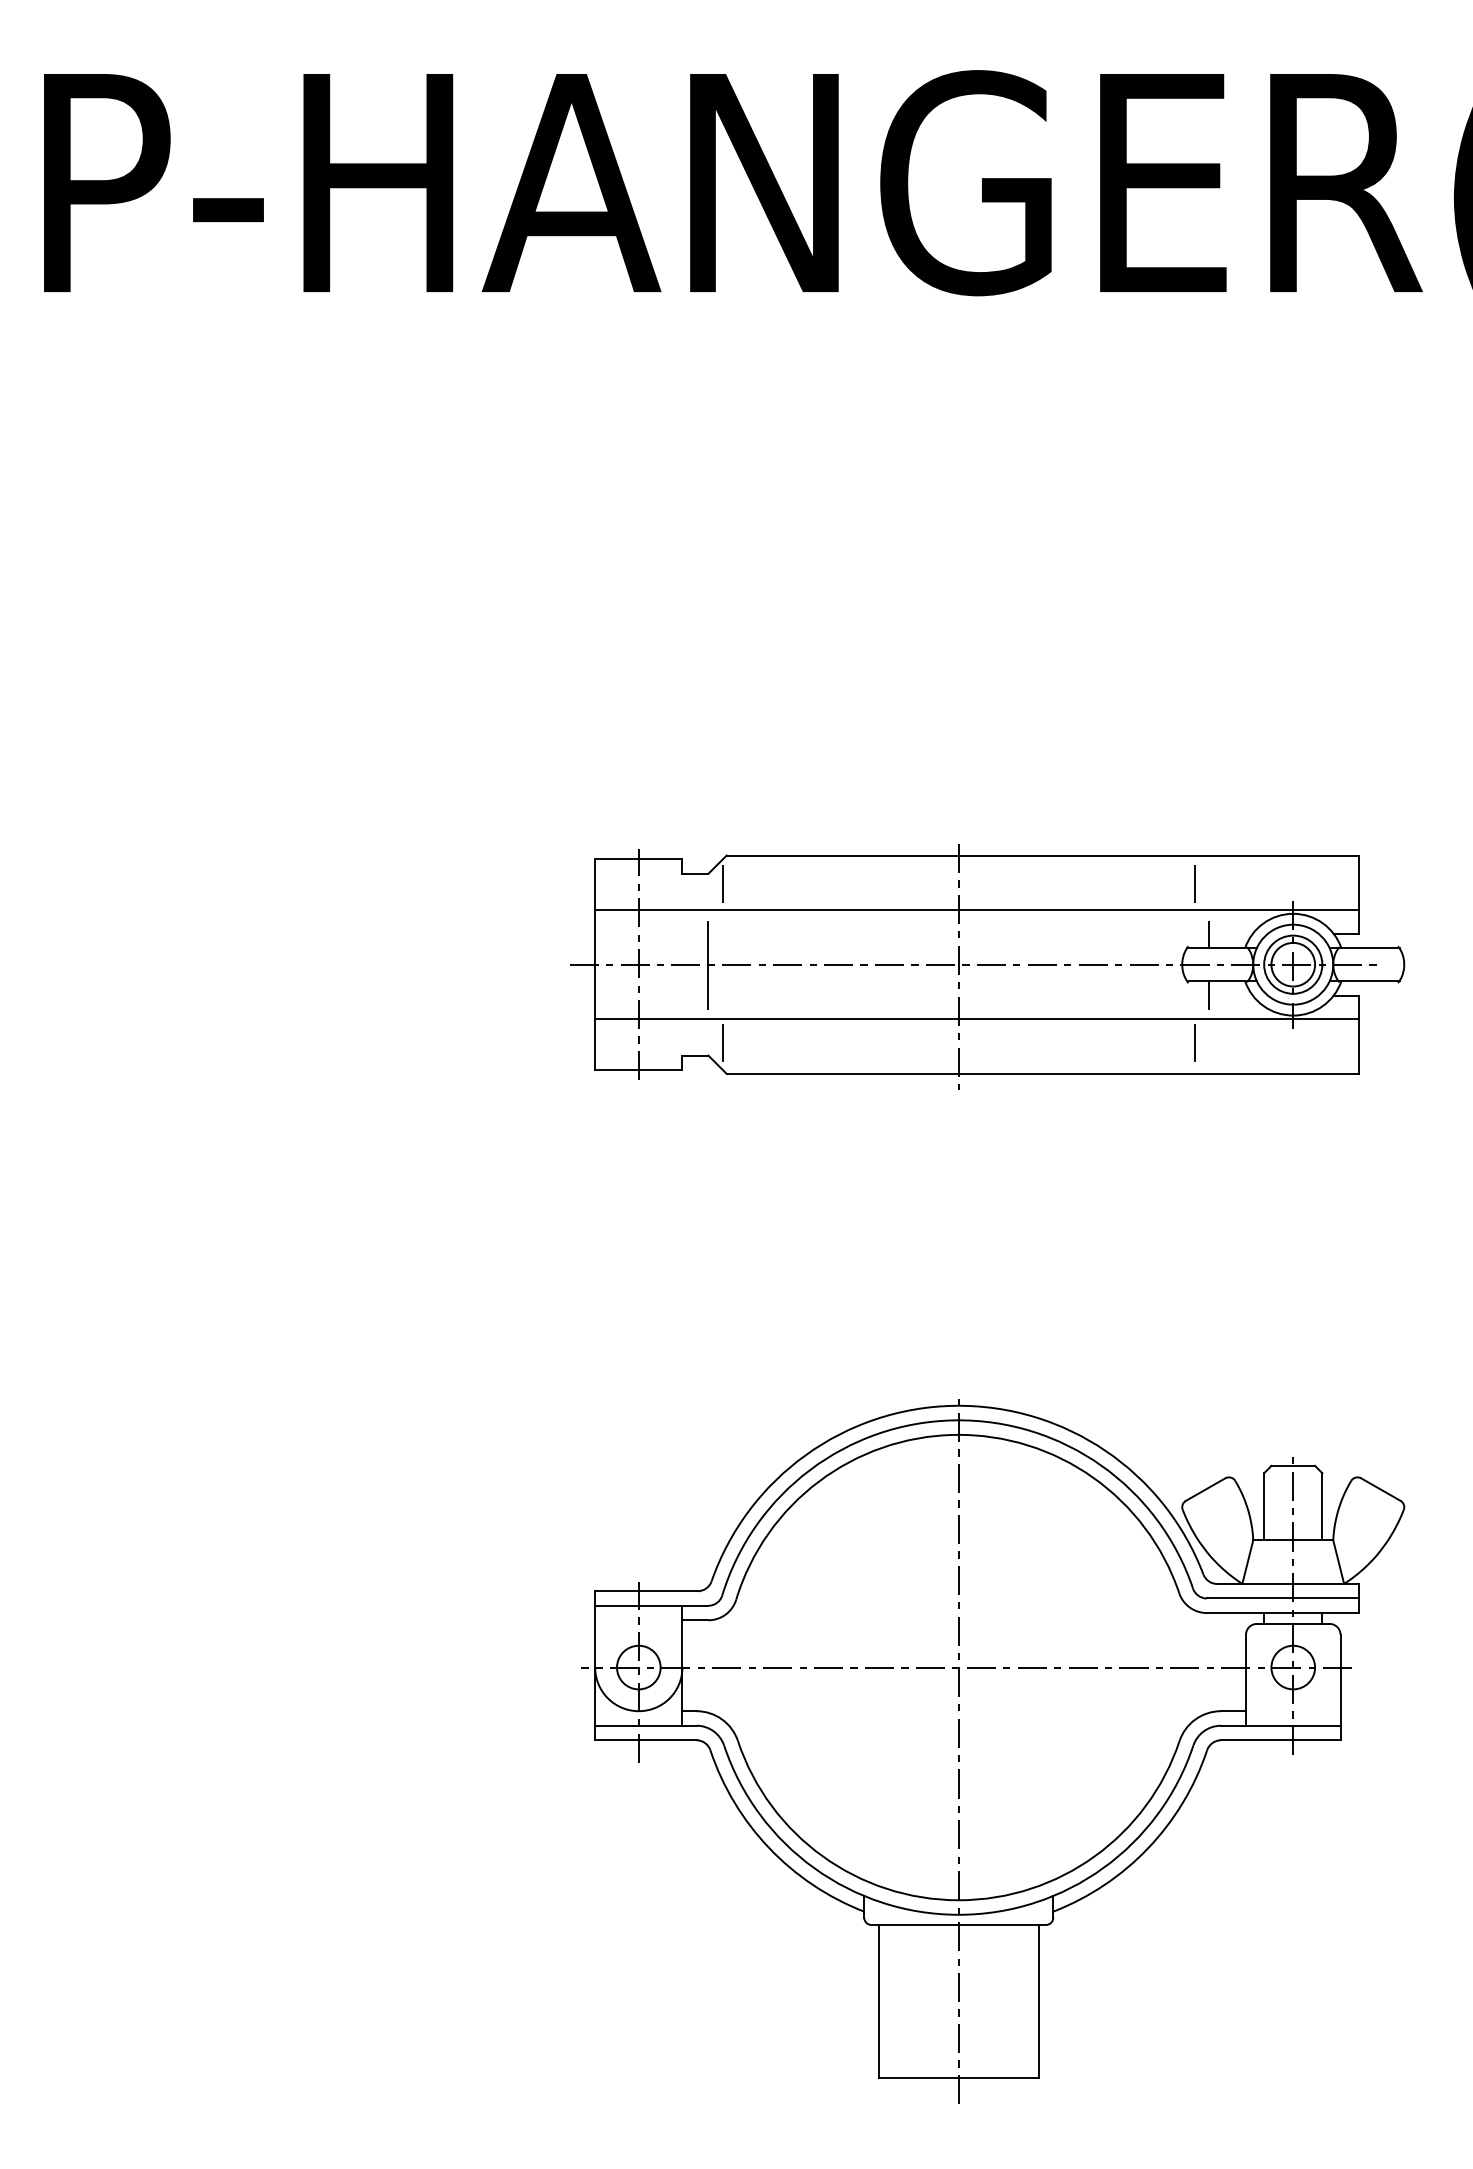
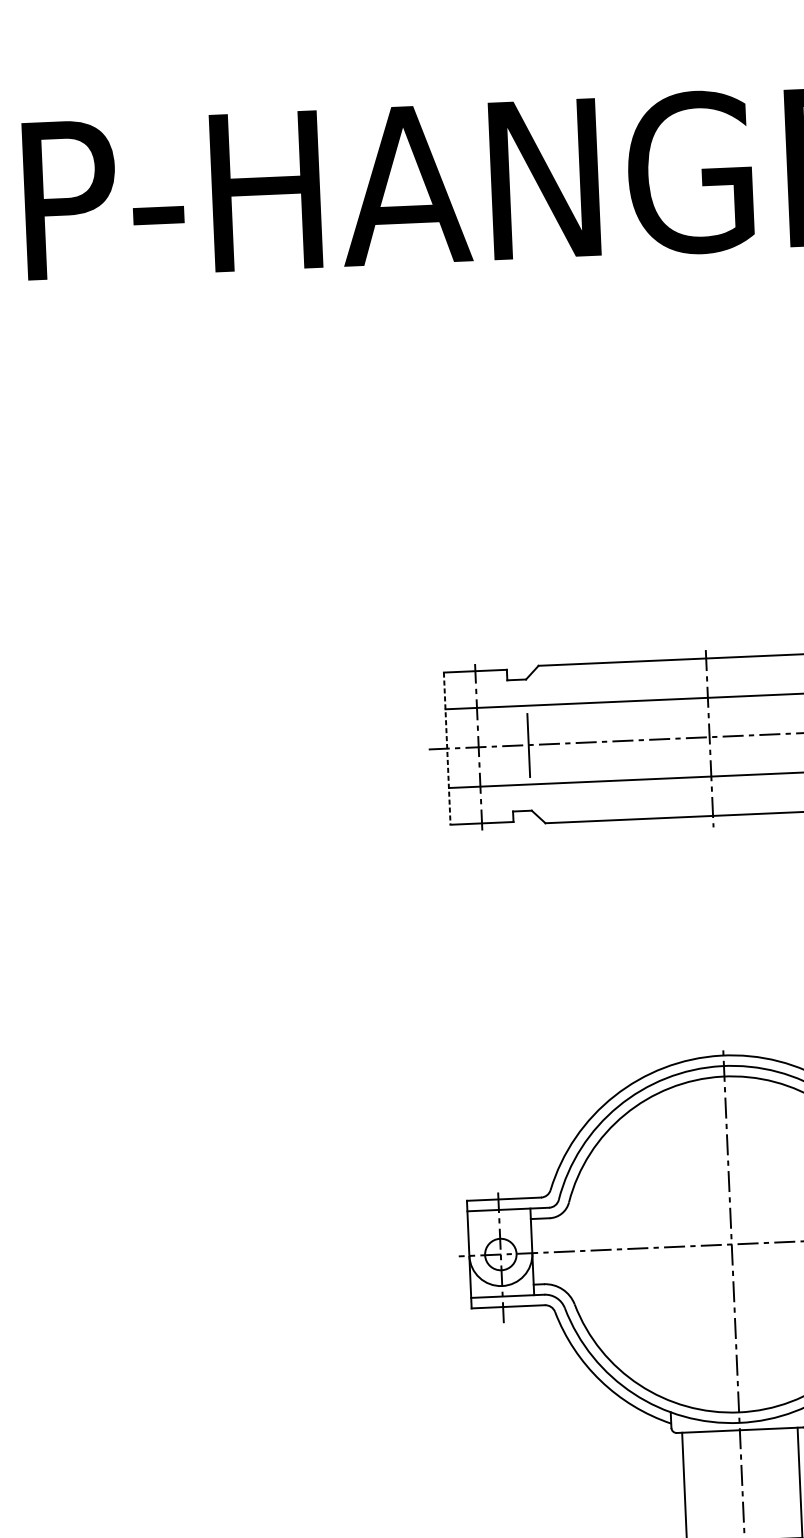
line: (722, 884) -> (536, 686), removed
line: (595, 965) -> (447, 749), solid -> dashed
line: (722, 1043) -> (541, 801), removed

